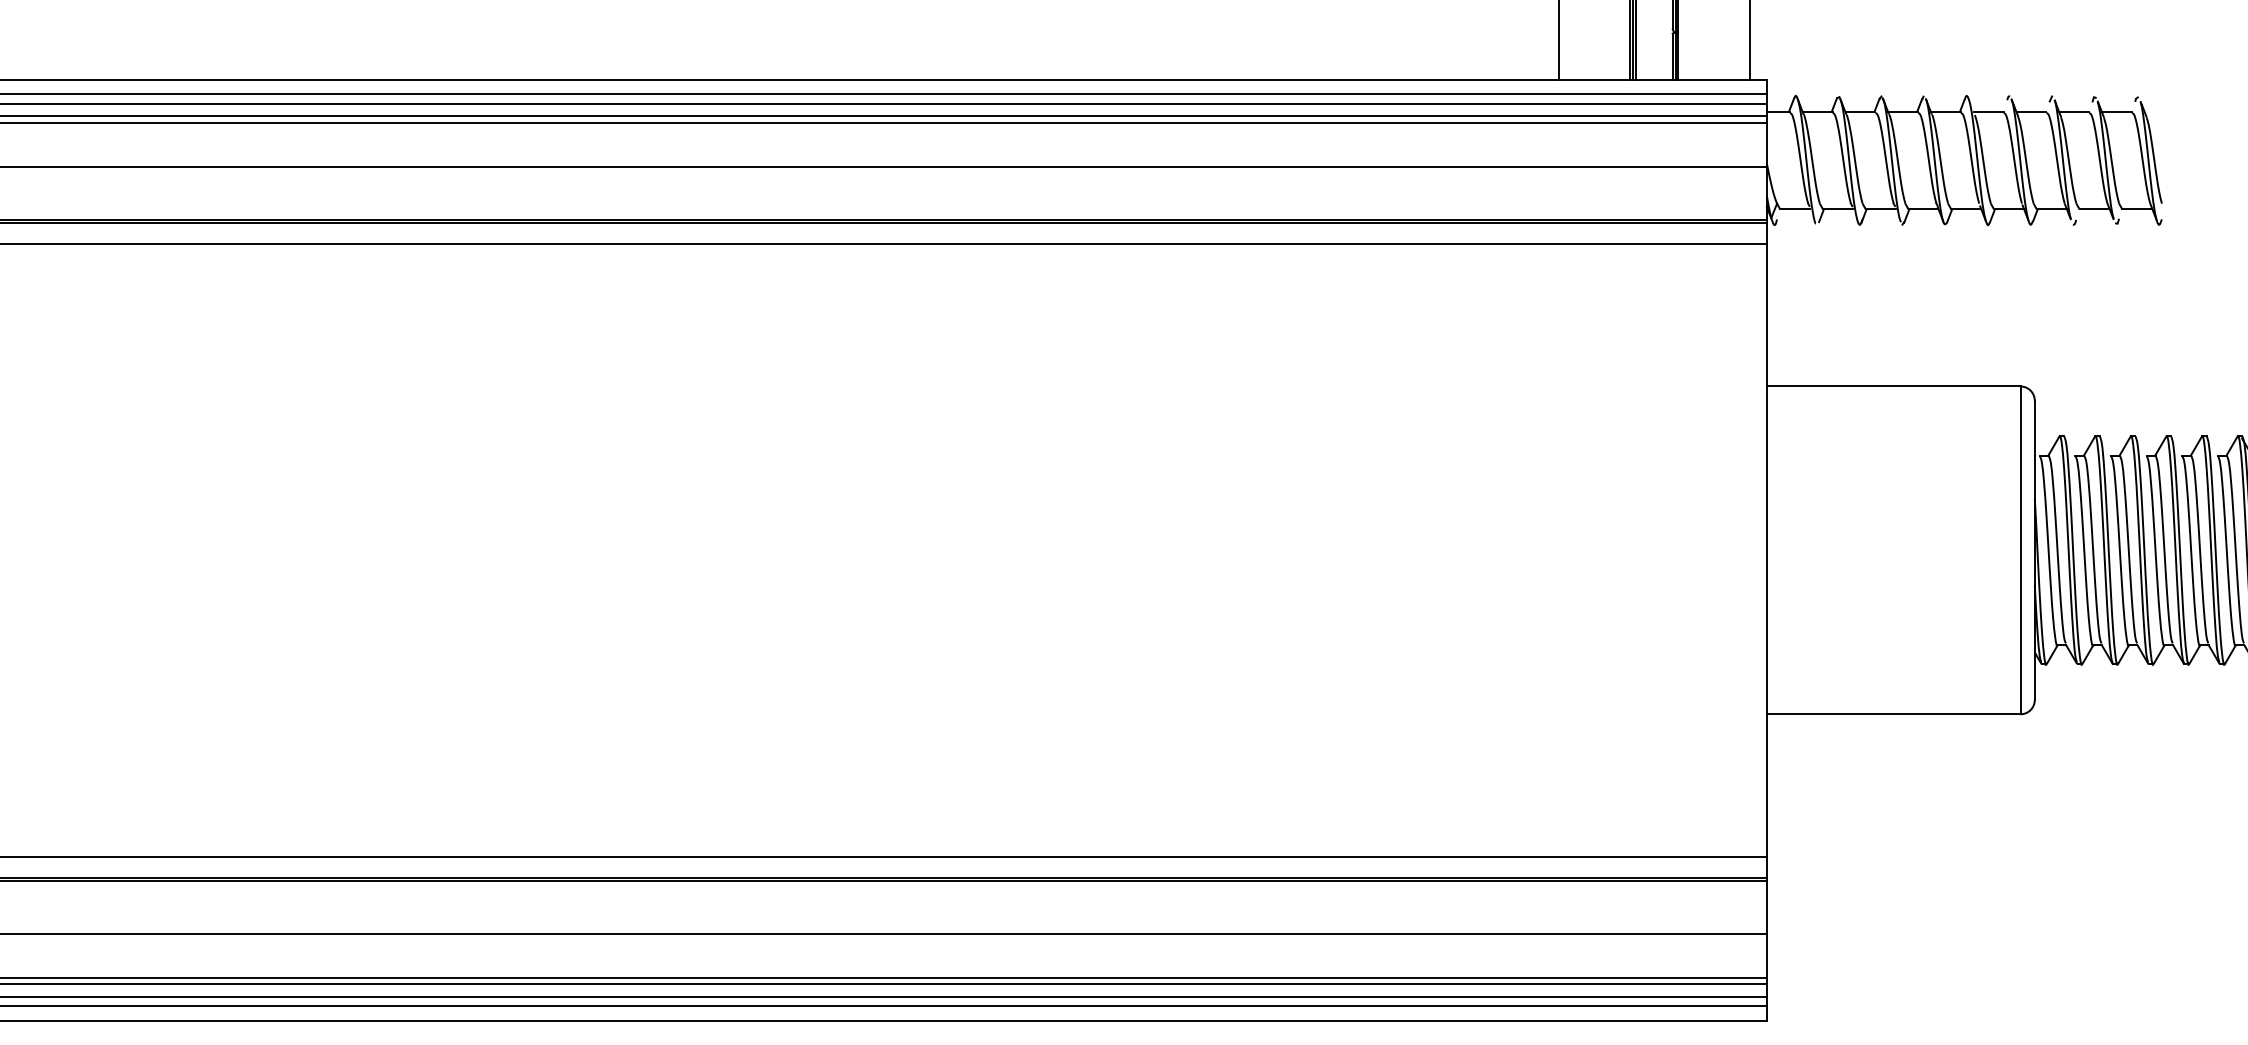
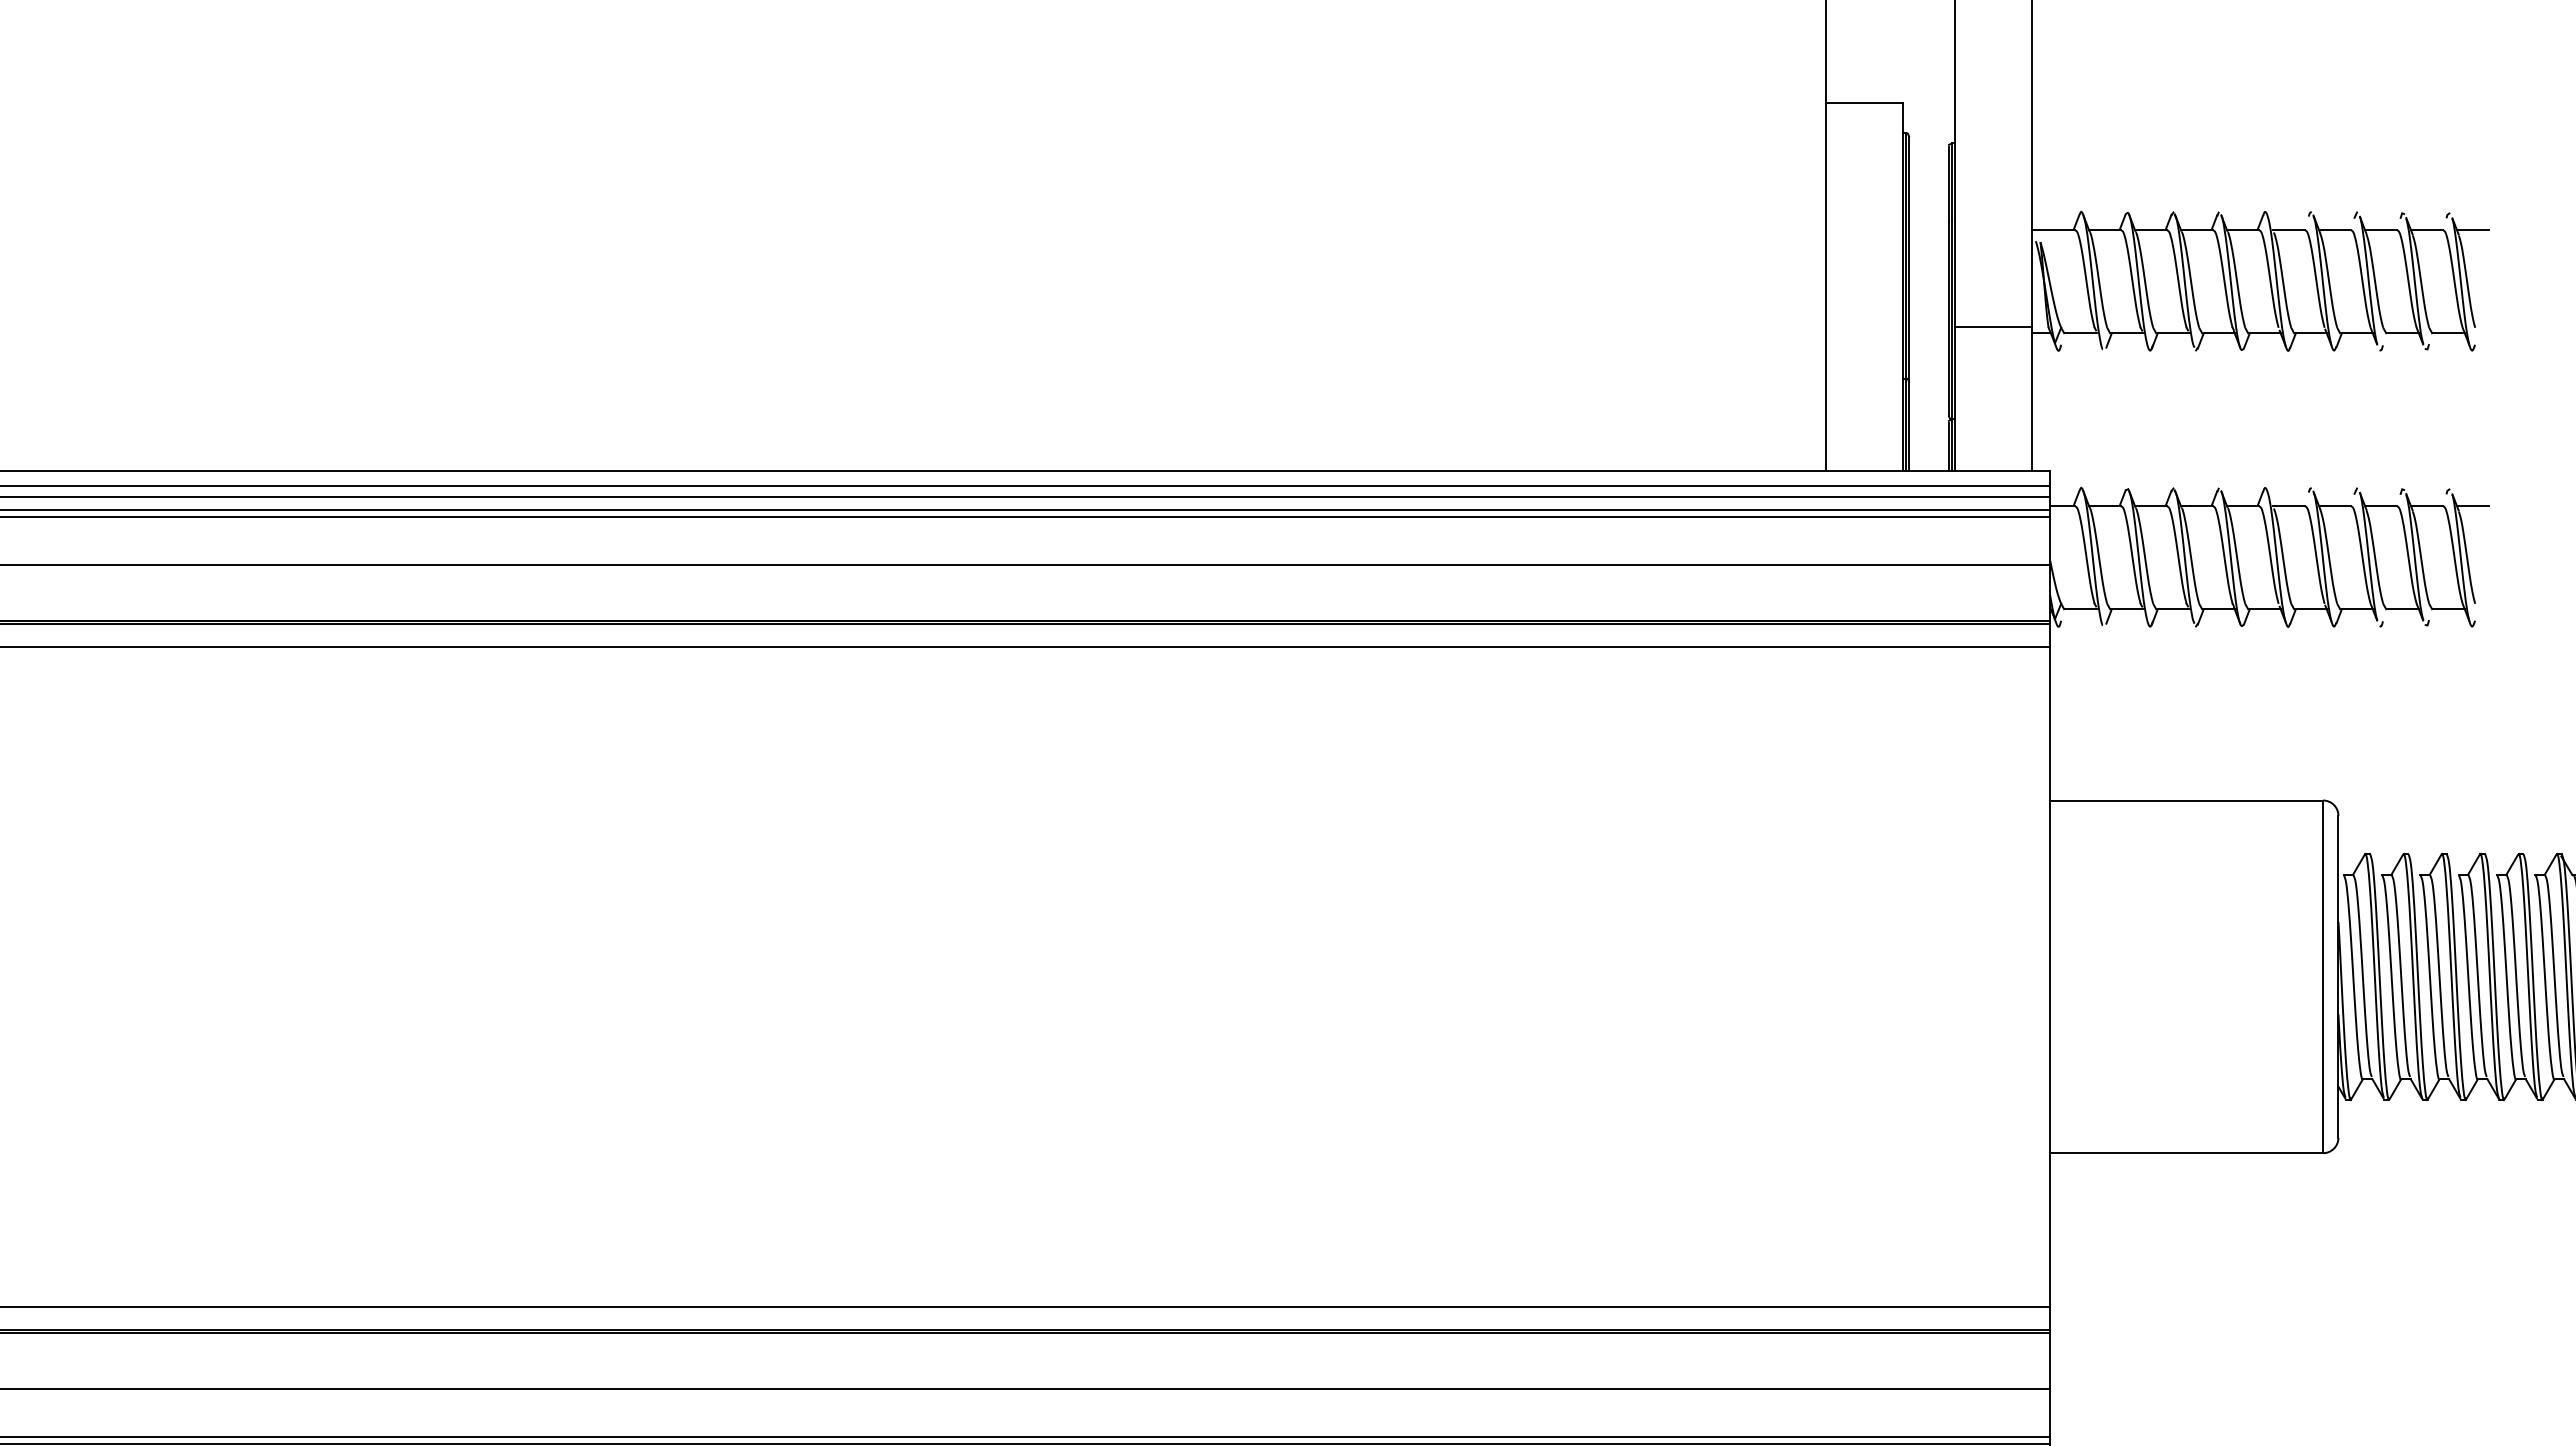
line: (2159, 112) -> (2472, 505), added

